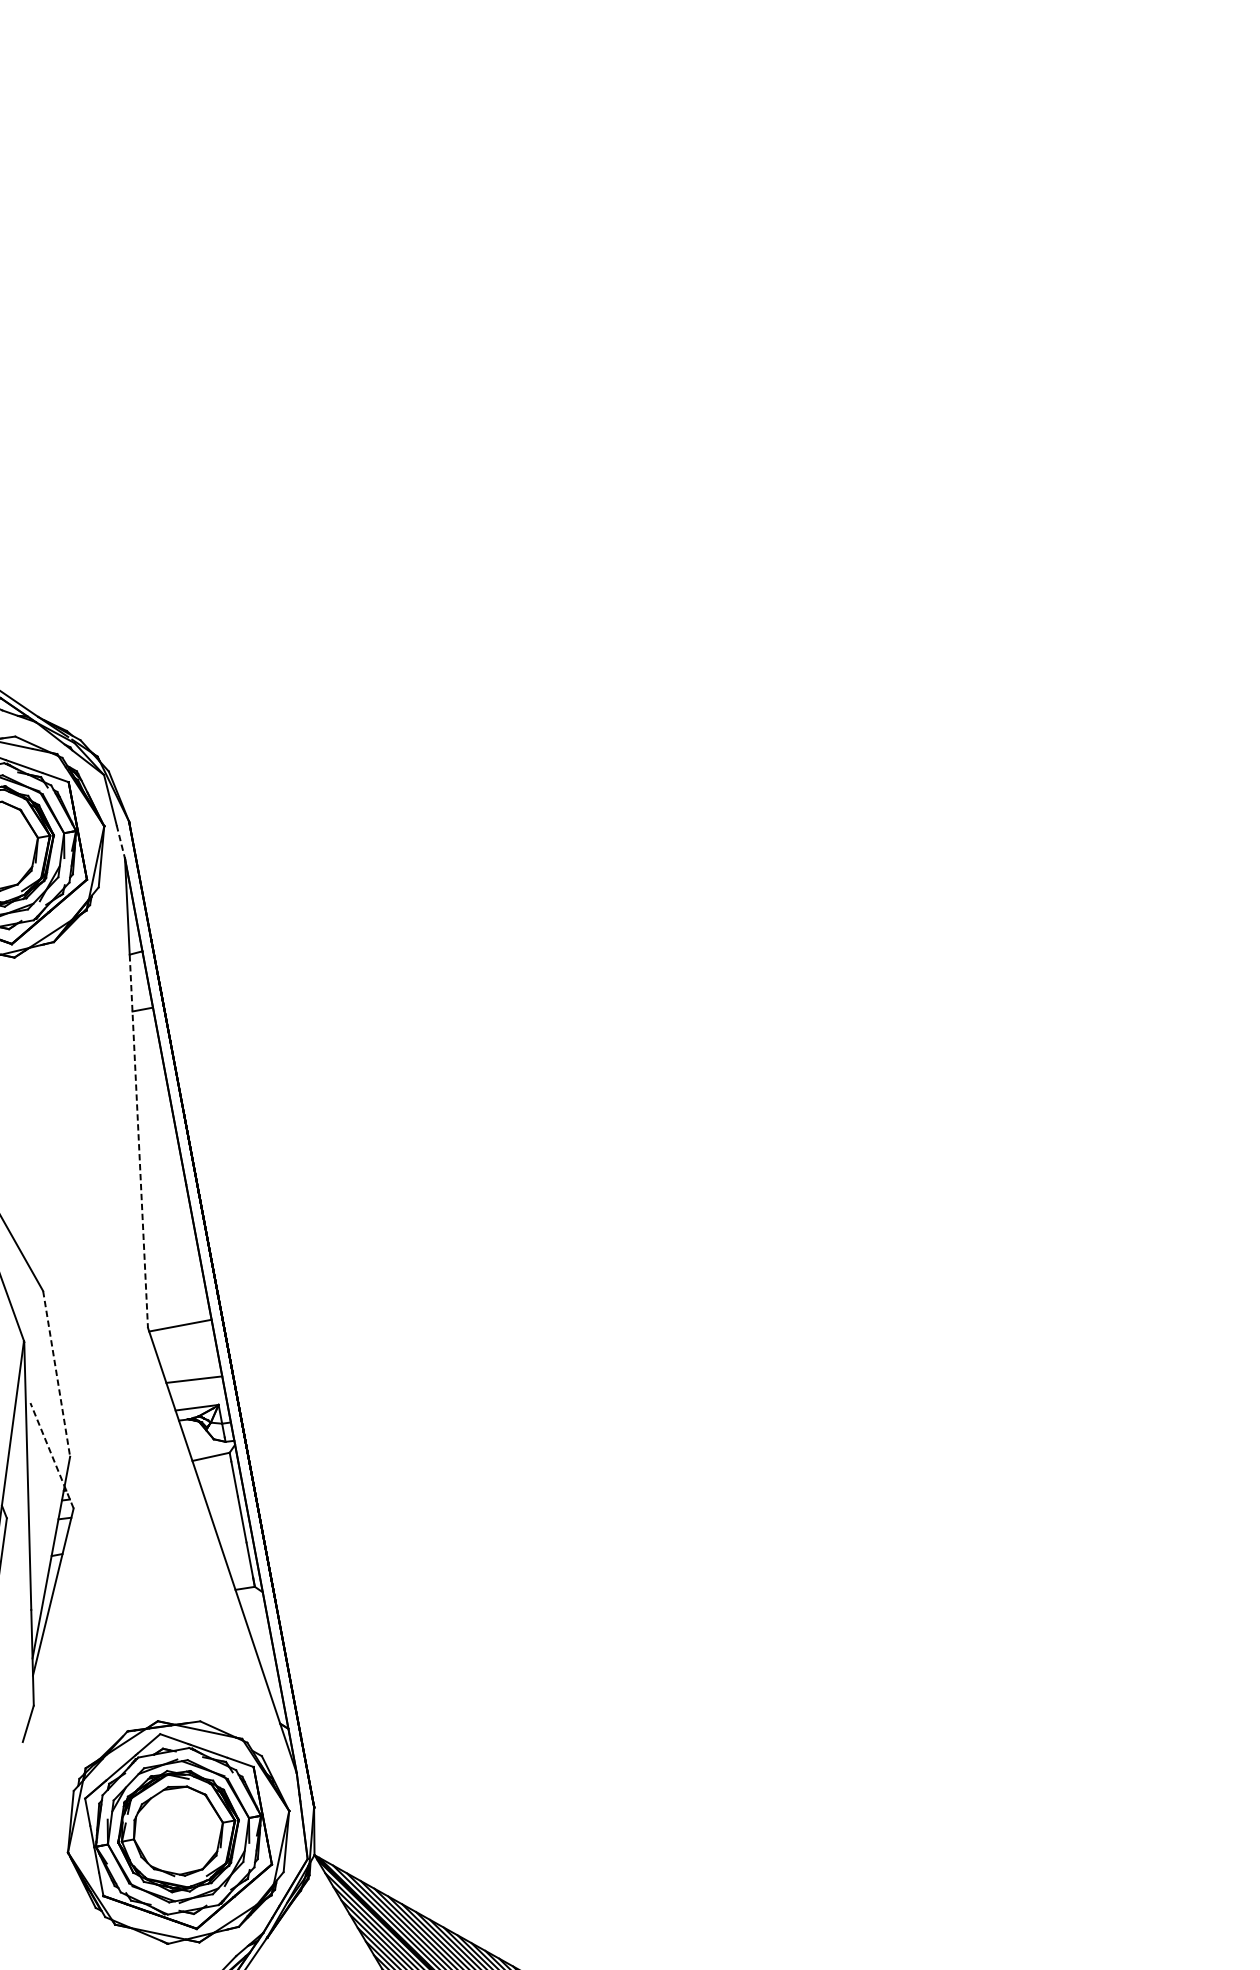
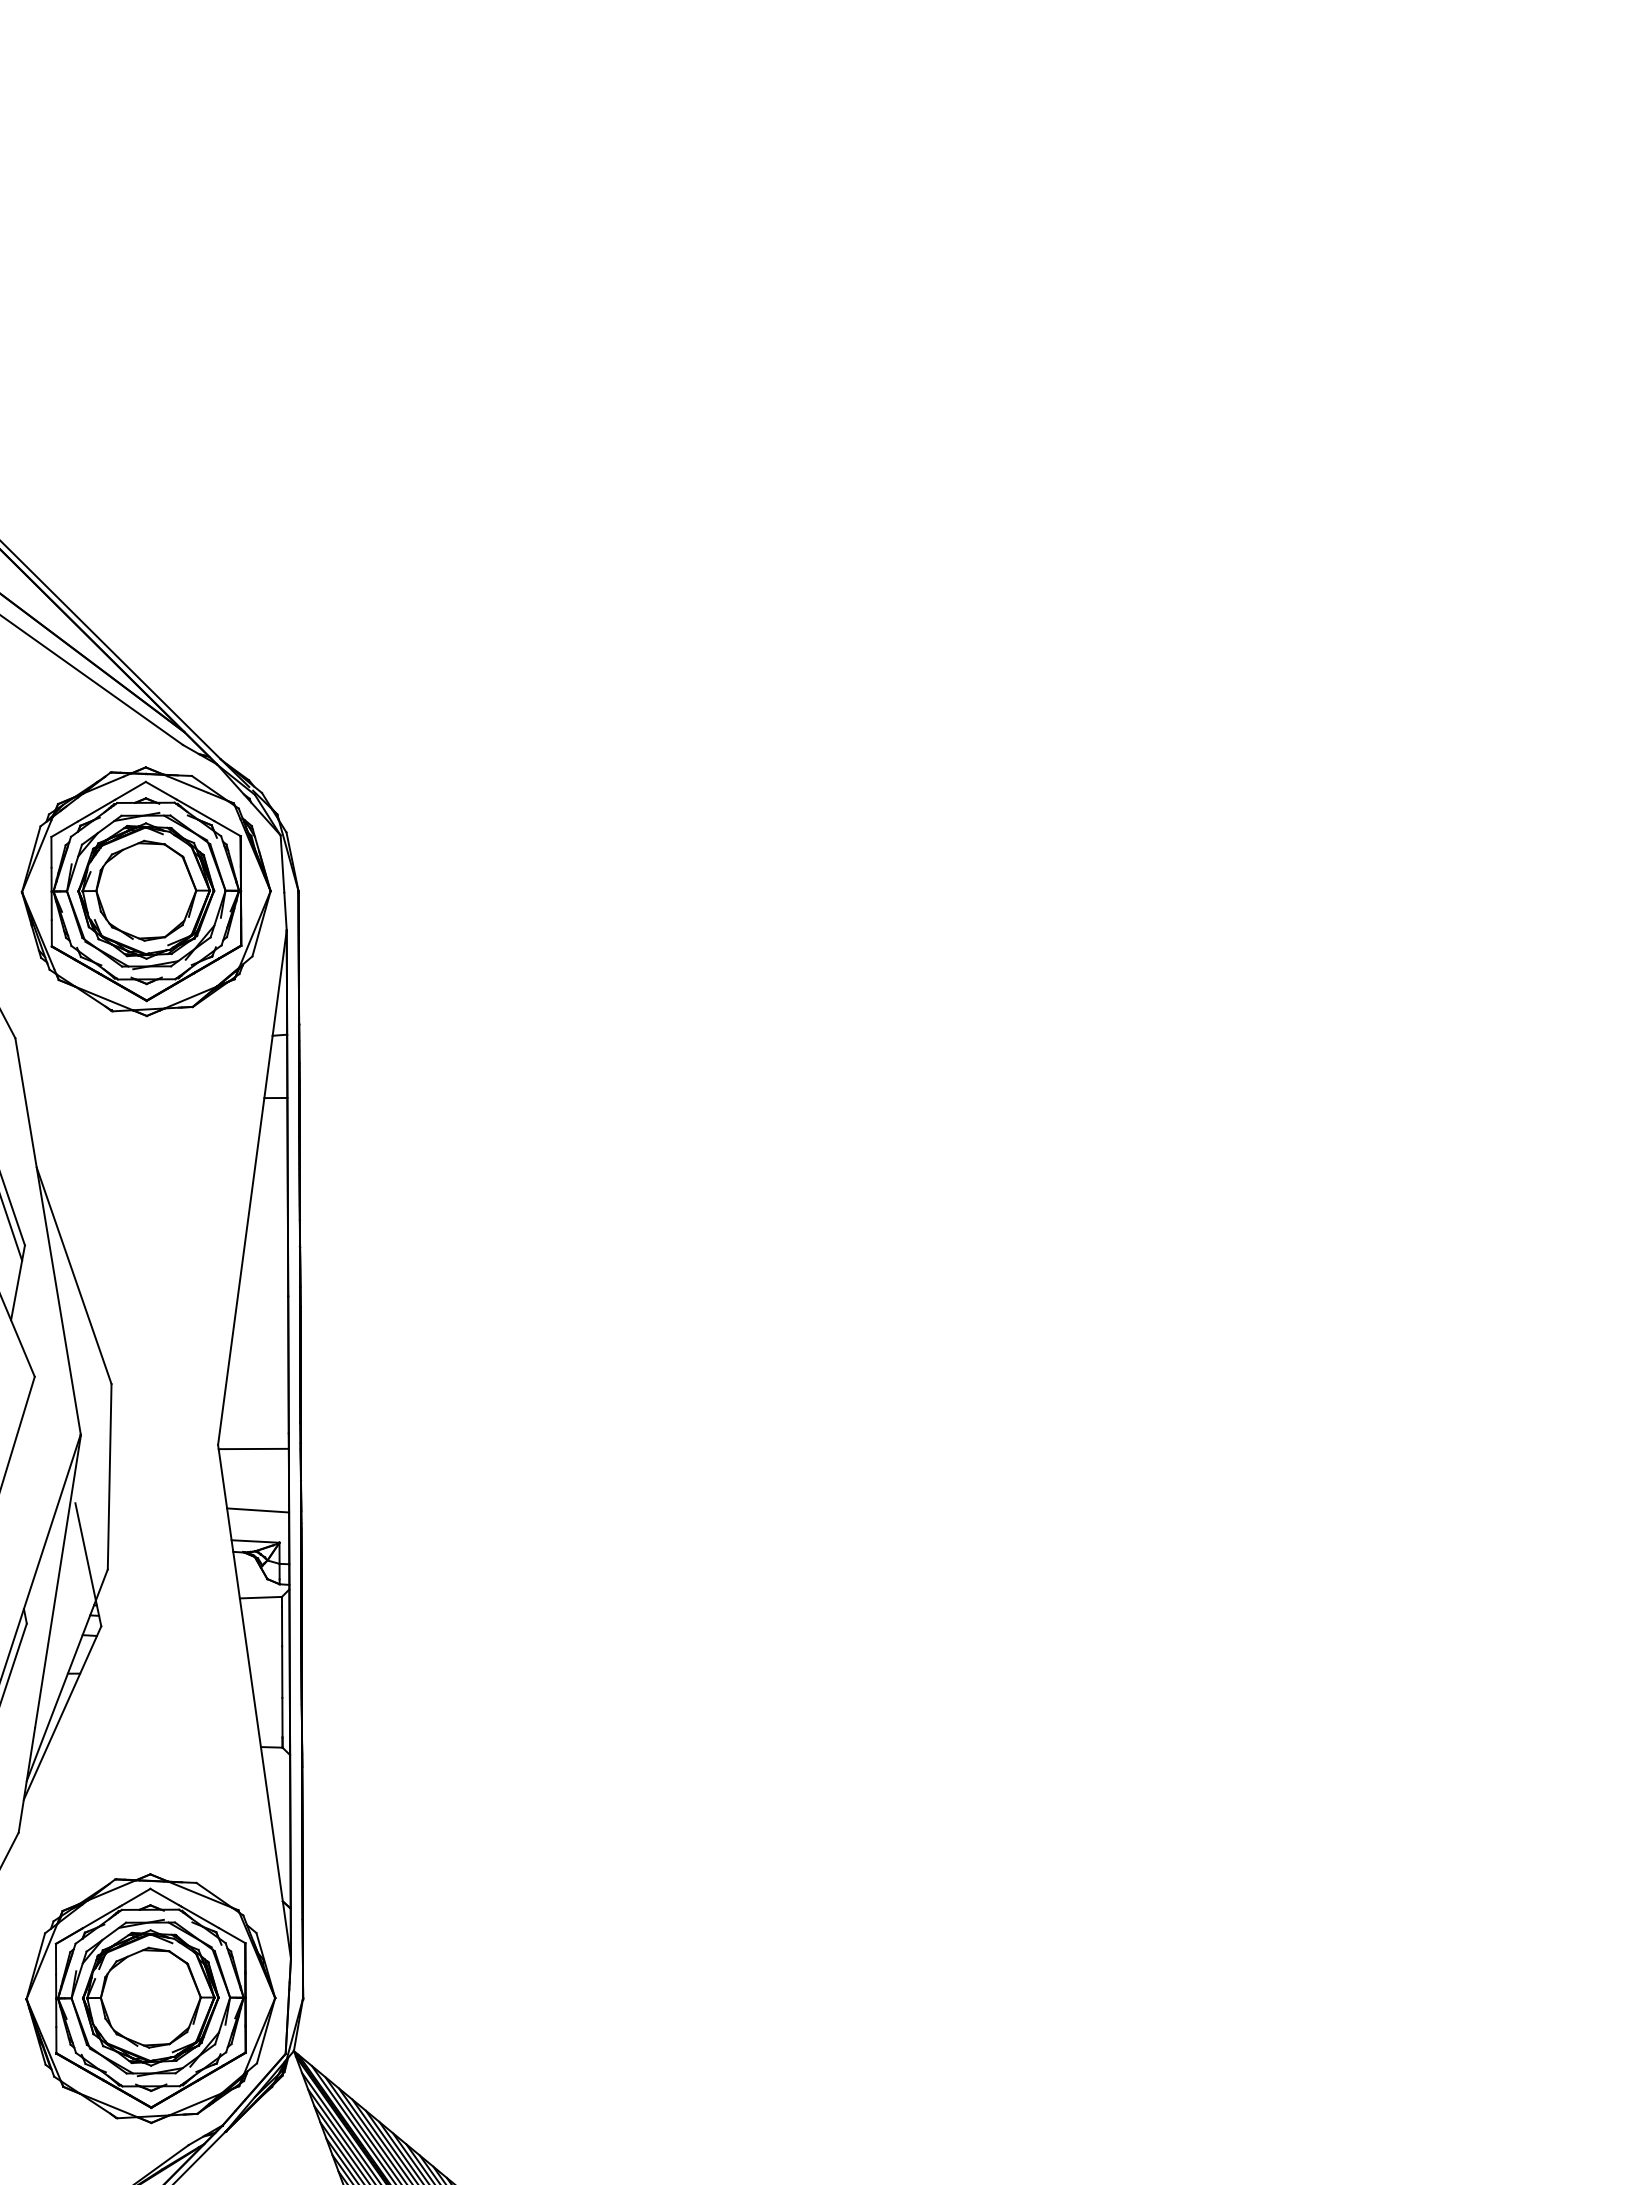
line: (120, 841) -> (285, 911), dashed -> solid
line: (139, 1142) -> (245, 1241), dashed -> solid
line: (56, 1373) -> (109, 1476), dashed -> solid
line: (52, 1455) -> (88, 1564), dashed -> solid

